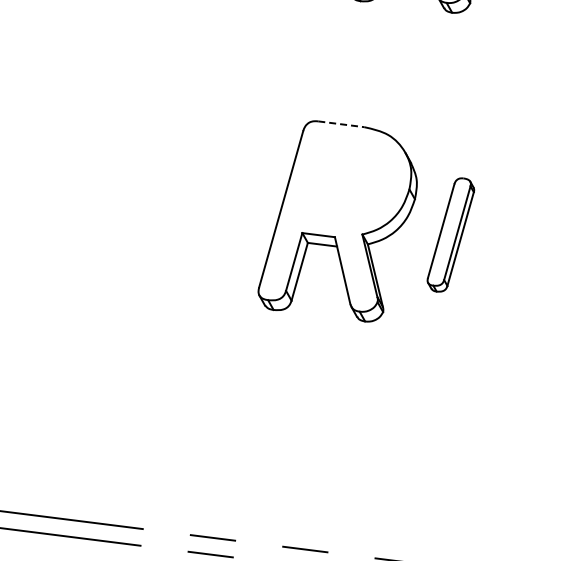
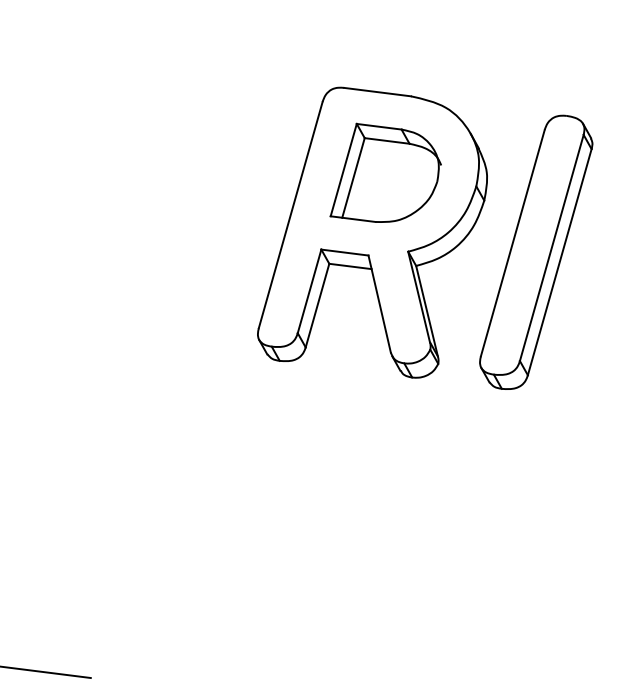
line: (341, 124) -> (377, 92), dashed -> solid
part: (346, 179) -> (385, 172), added
part: (450, 234) -> (535, 251), size x1.67

